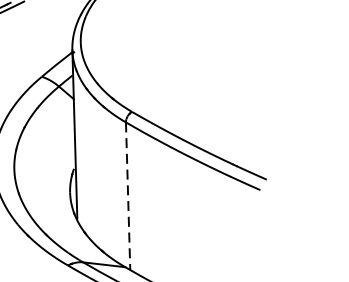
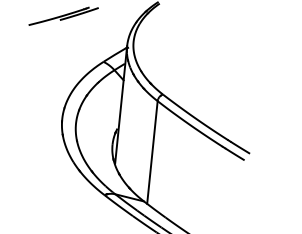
line: (128, 196) -> (152, 152), dashed -> solid

